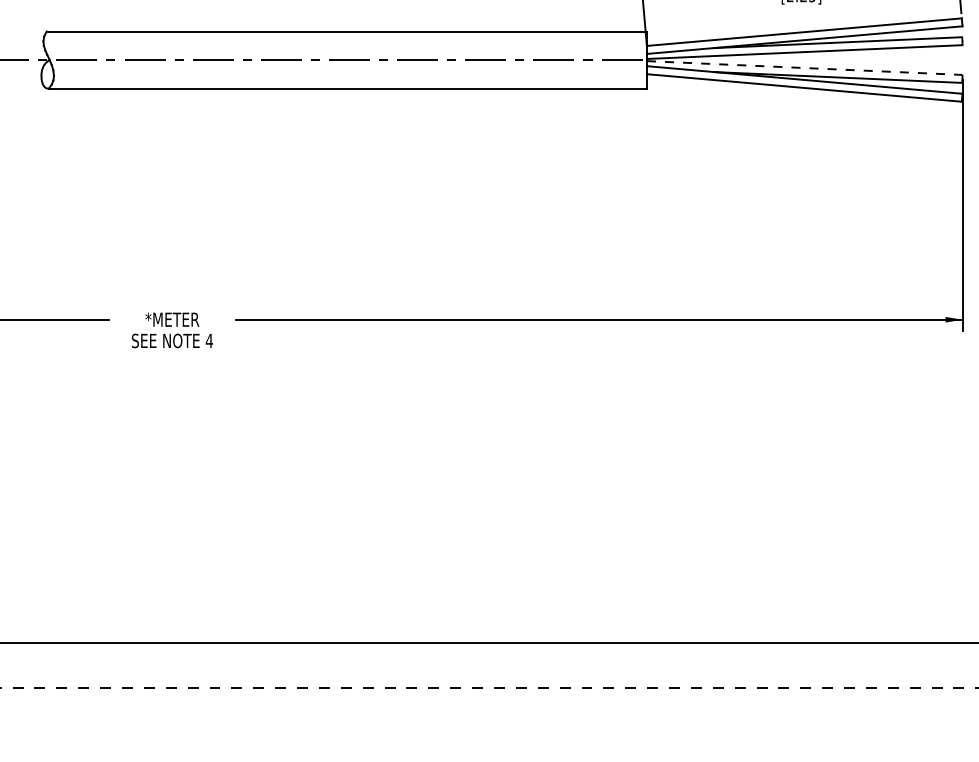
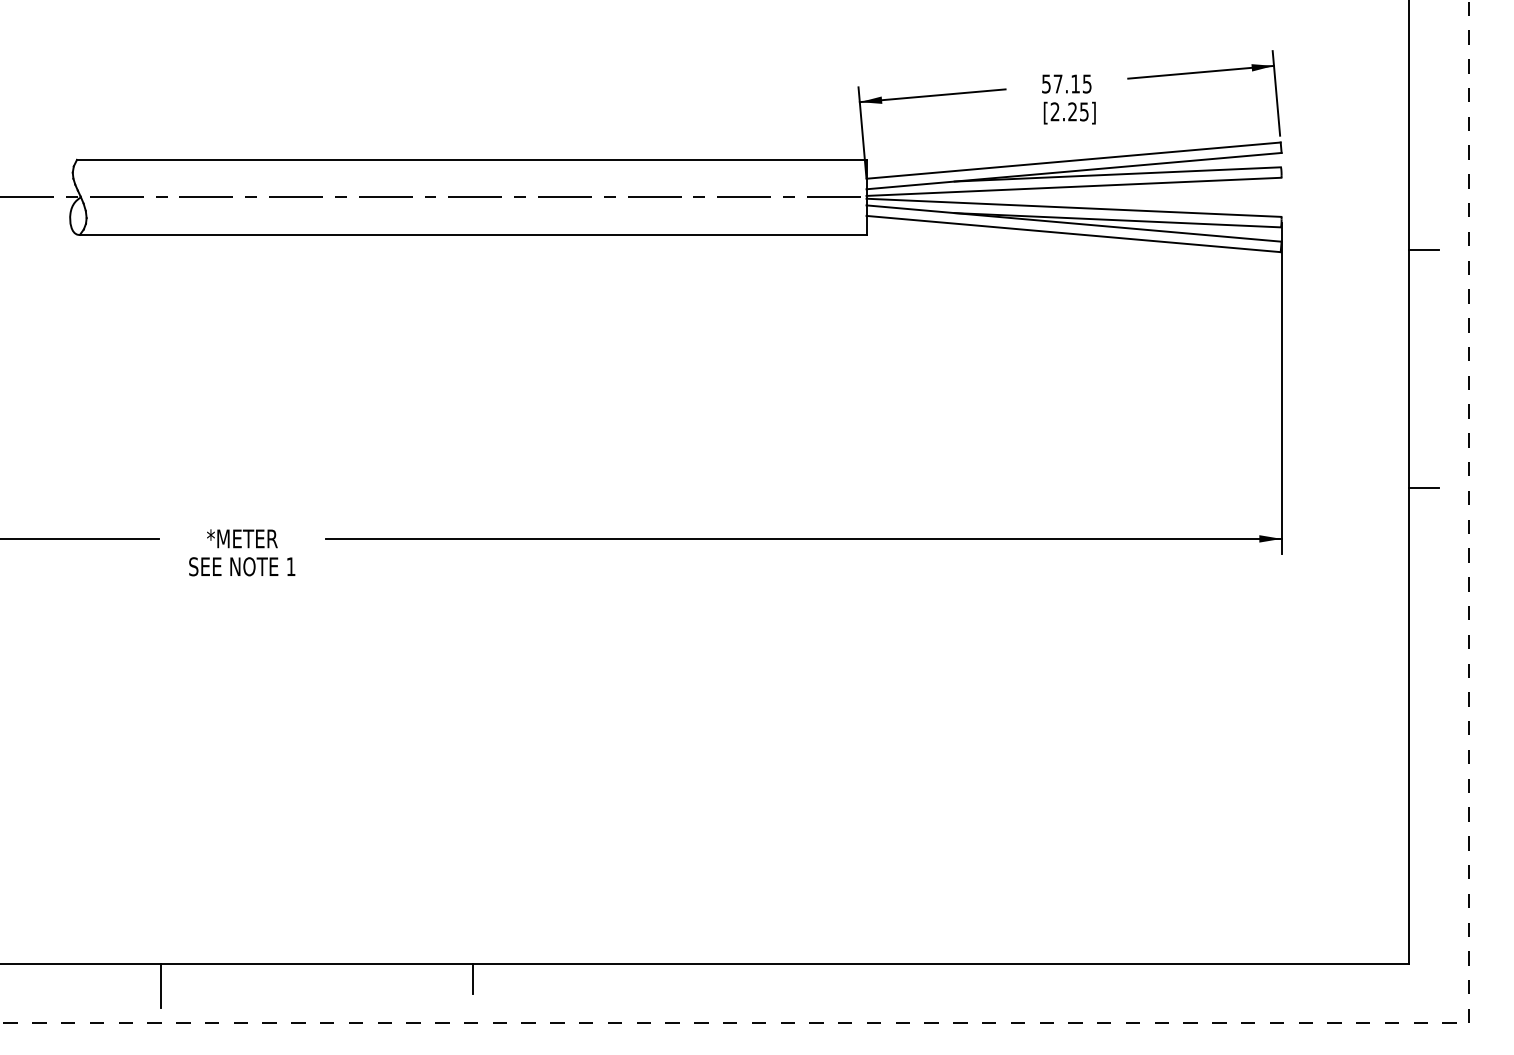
line: (804, 67) -> (1073, 207), dashed -> solid
text: (208, 340) -> (290, 566), 4 -> 1
line: (347, 653) -> (472, 978), added
line: (110, 659) -> (160, 985), added

